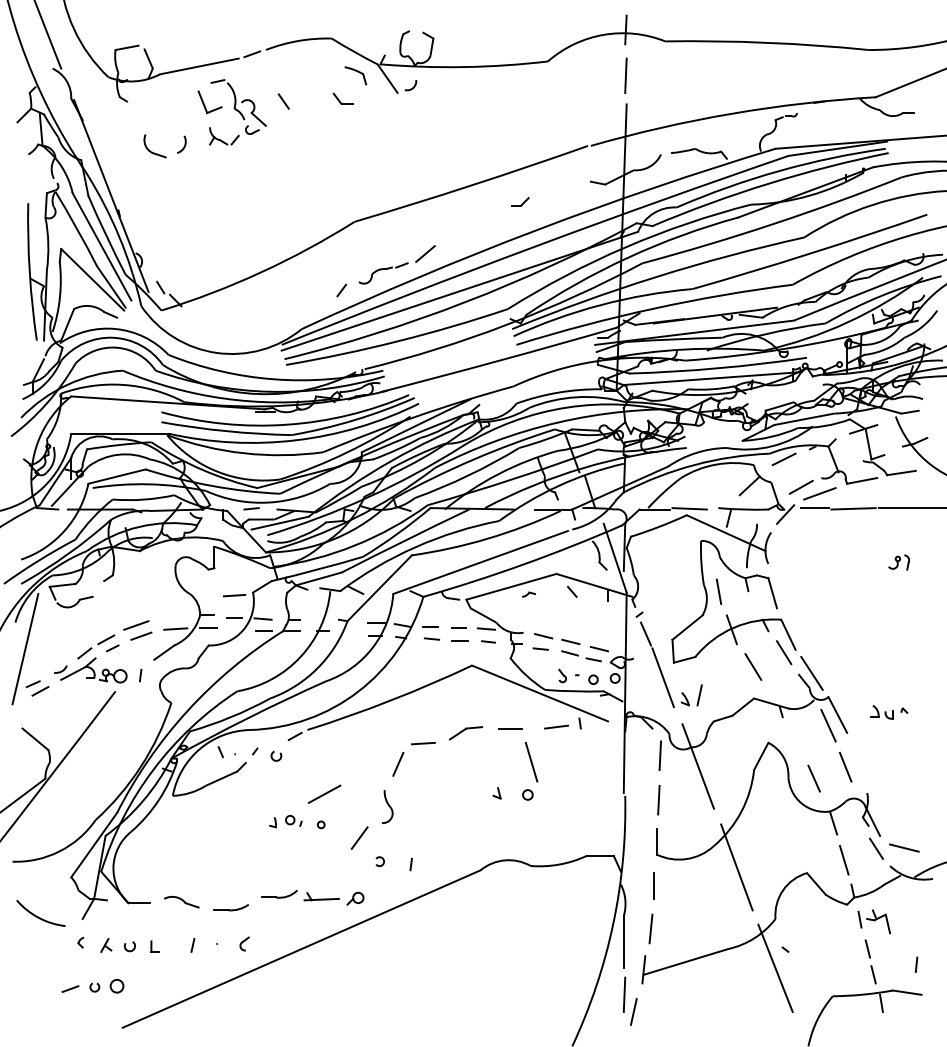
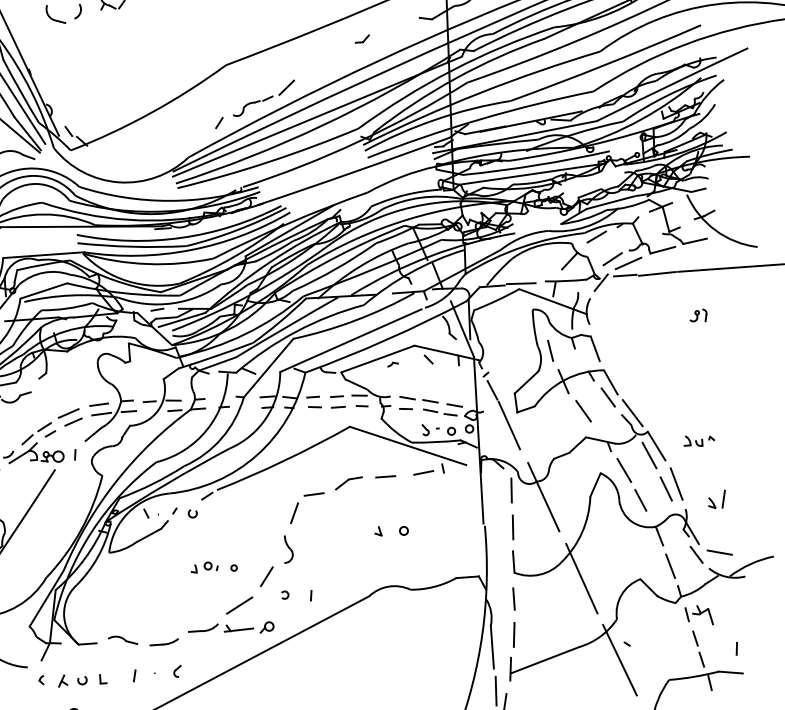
line: (234, 595) -> (99, 404), moved
part: (691, 695) -> (716, 499), moved
line: (796, 741) -> (623, 470), added
line: (531, 761) -> (676, 483), moved
line: (324, 793) -> (239, 604), moved

